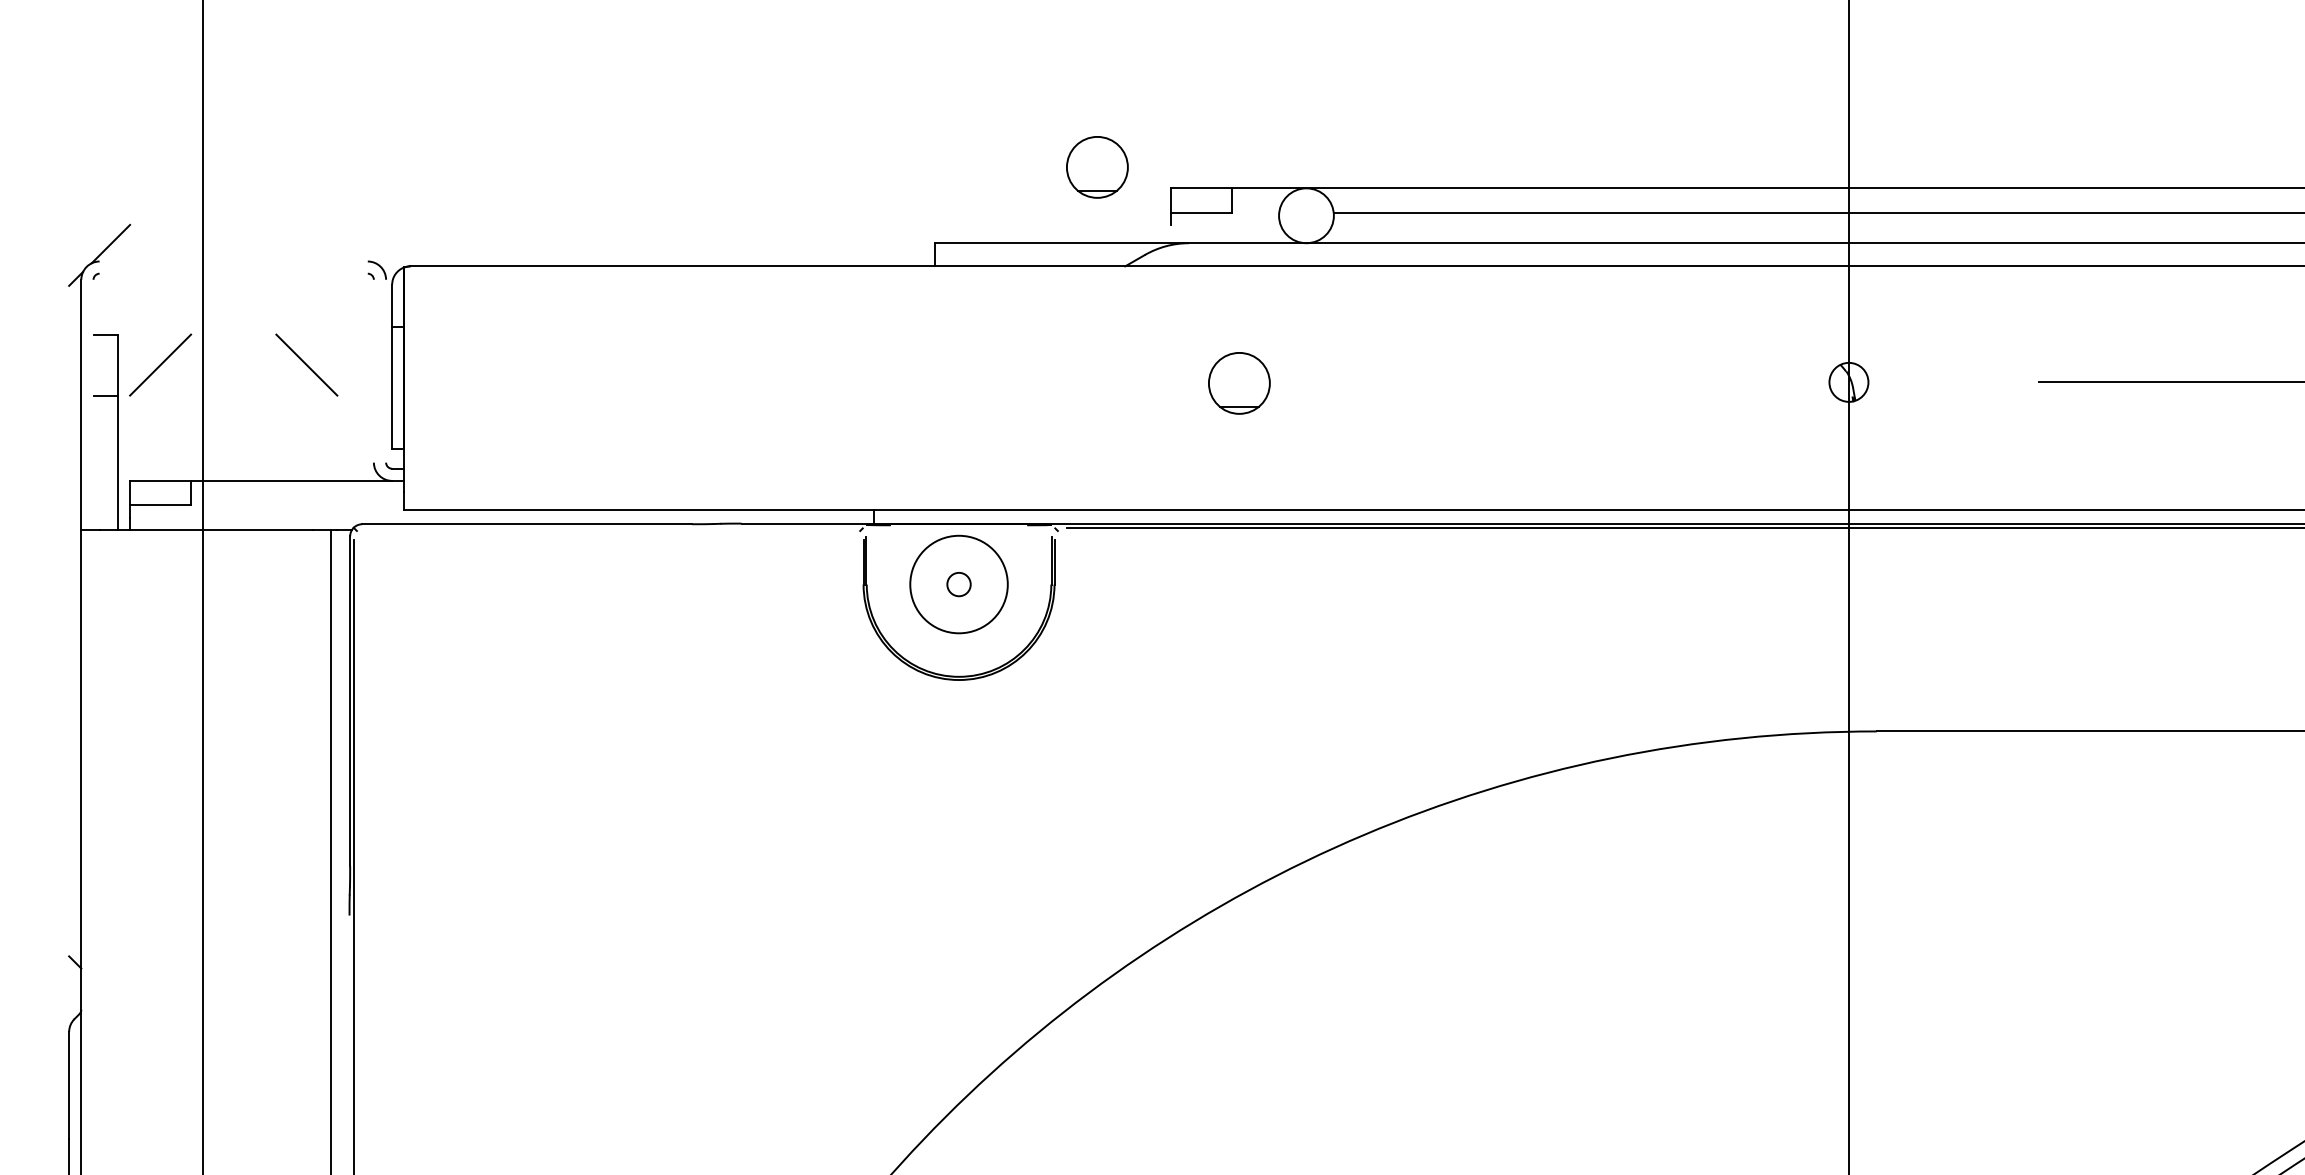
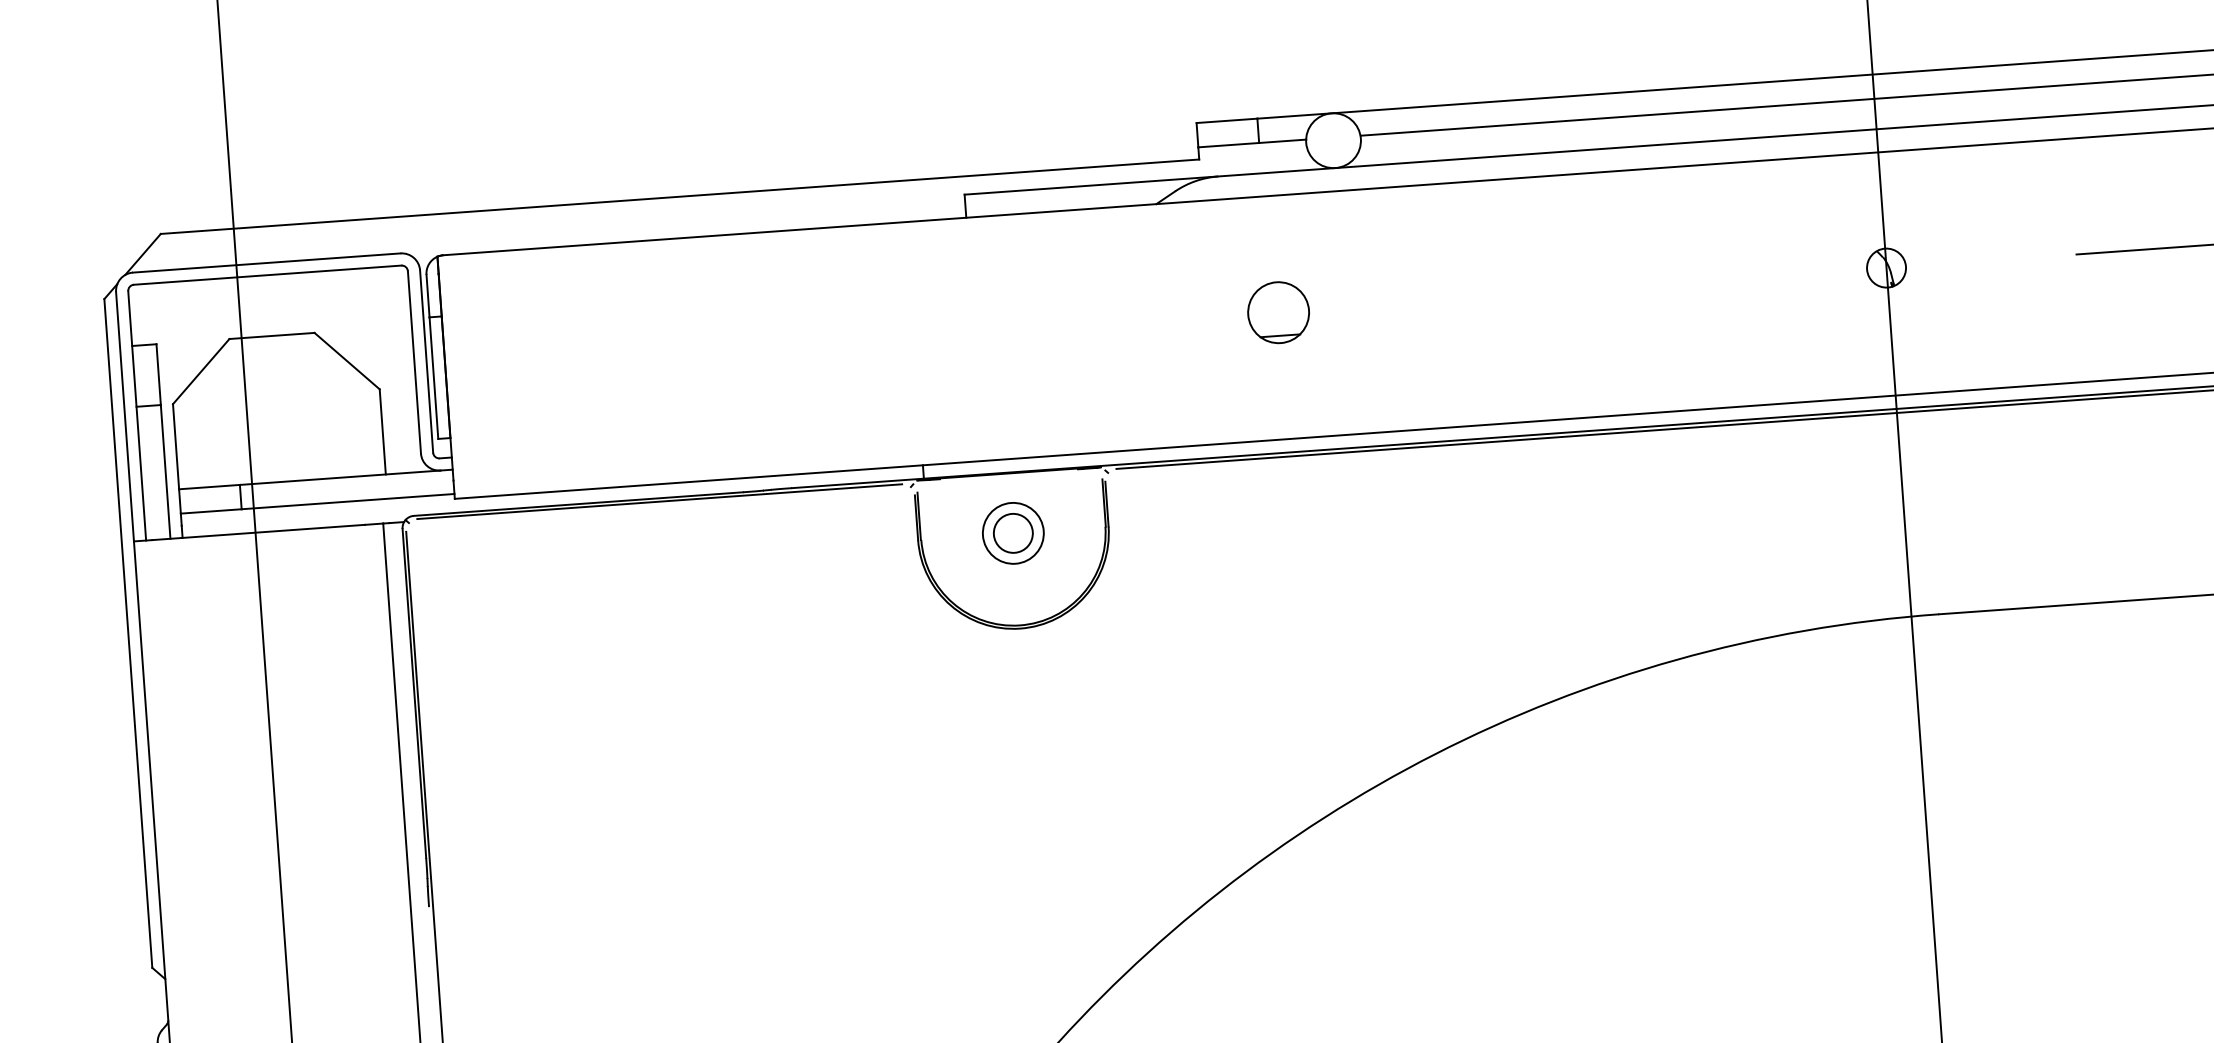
part: (1097, 167) -> (1121, 107), removed
line: (1255, 212) -> (1282, 141), added
line: (650, 224) -> (679, 196), added
line: (233, 261) -> (266, 263), added
line: (233, 273) -> (267, 274), added
line: (233, 334) -> (271, 335), added
line: (373, 370) -> (414, 361), added
line: (386, 370) -> (426, 360), added
line: (93, 404) -> (137, 415), added
line: (130, 437) -> (176, 445), added
line: (337, 437) -> (382, 431), added
line: (297, 505) -> (347, 501), added
line: (608, 527) -> (659, 501), added
circle: (958, 584) -> (1012, 533), size x0.62
circle: (958, 584) -> (1012, 533), size x1.67
line: (69, 620) -> (128, 632), added

